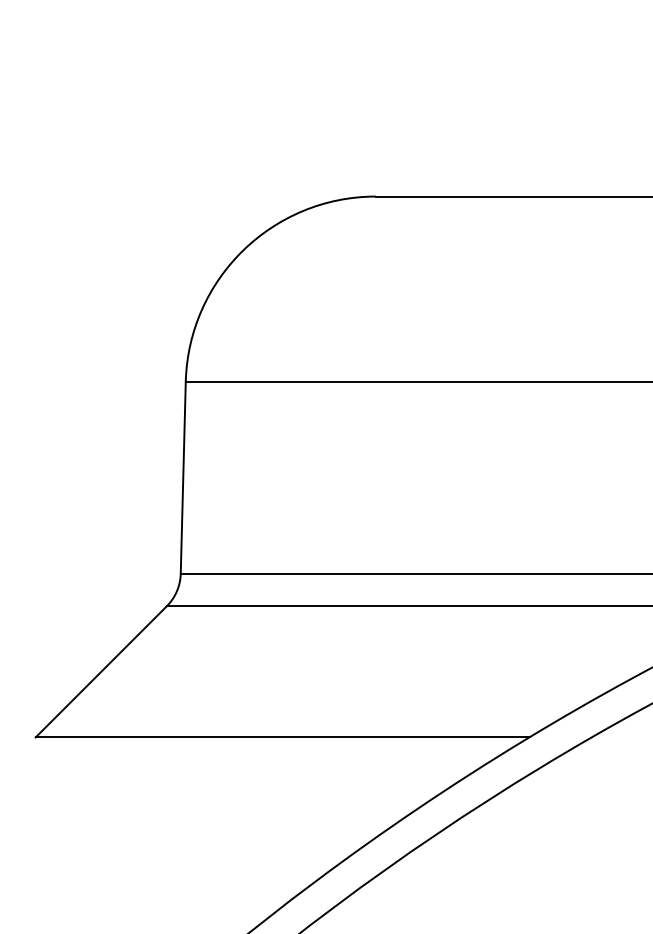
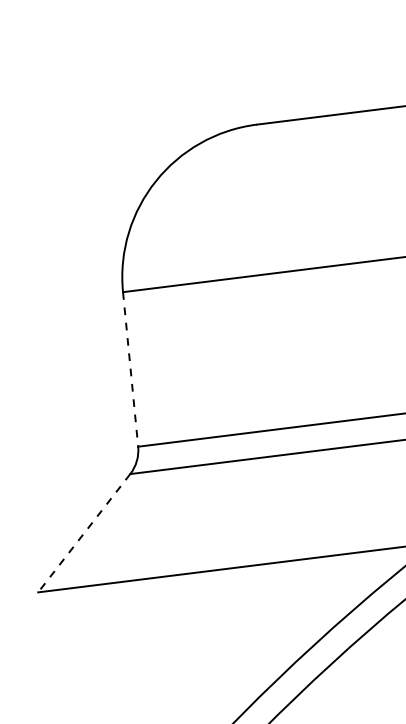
line: (183, 478) -> (130, 369), solid -> dashed
line: (101, 671) -> (84, 532), solid -> dashed

